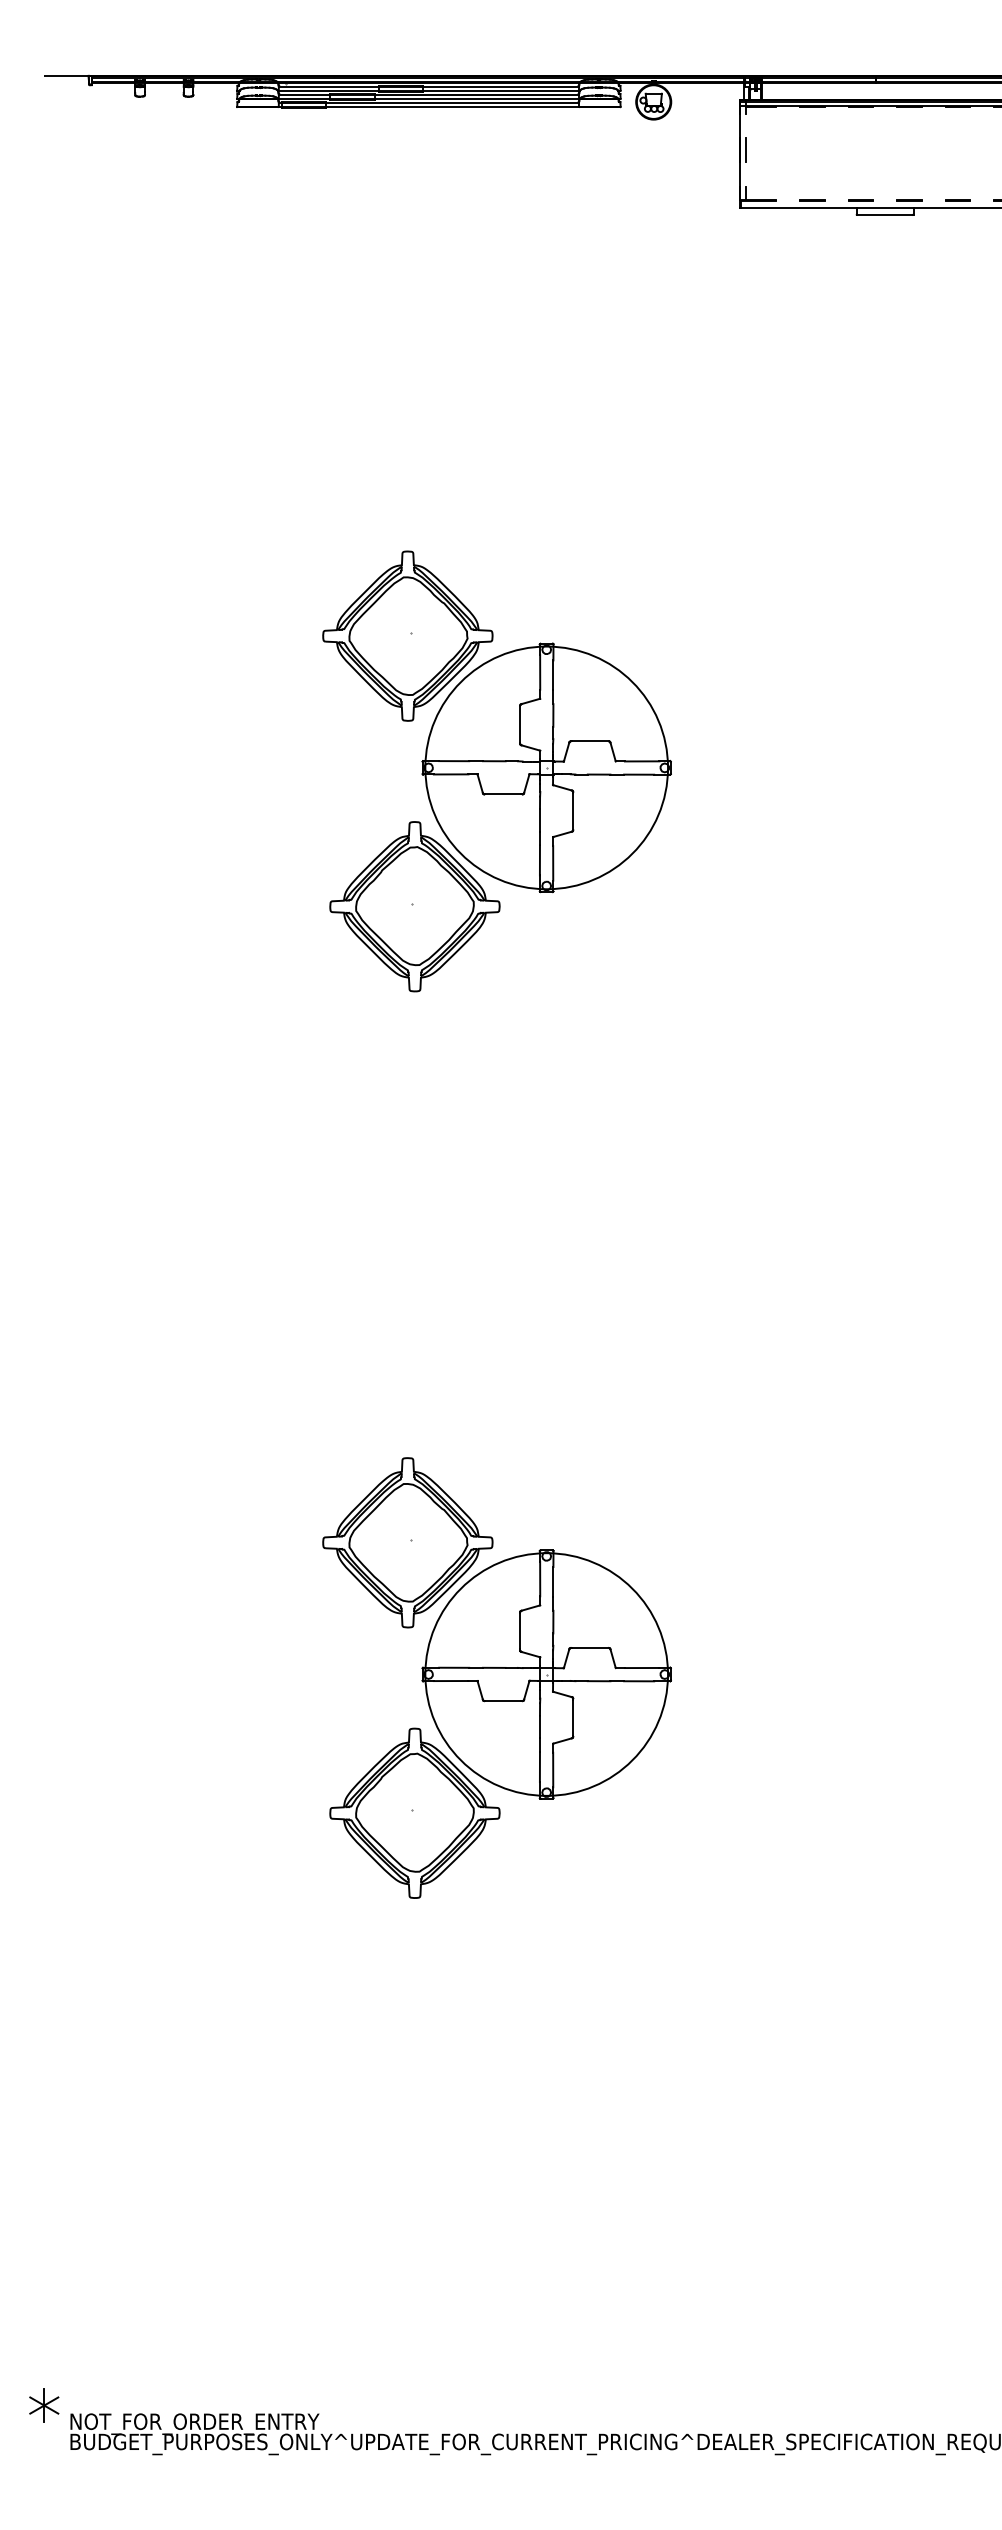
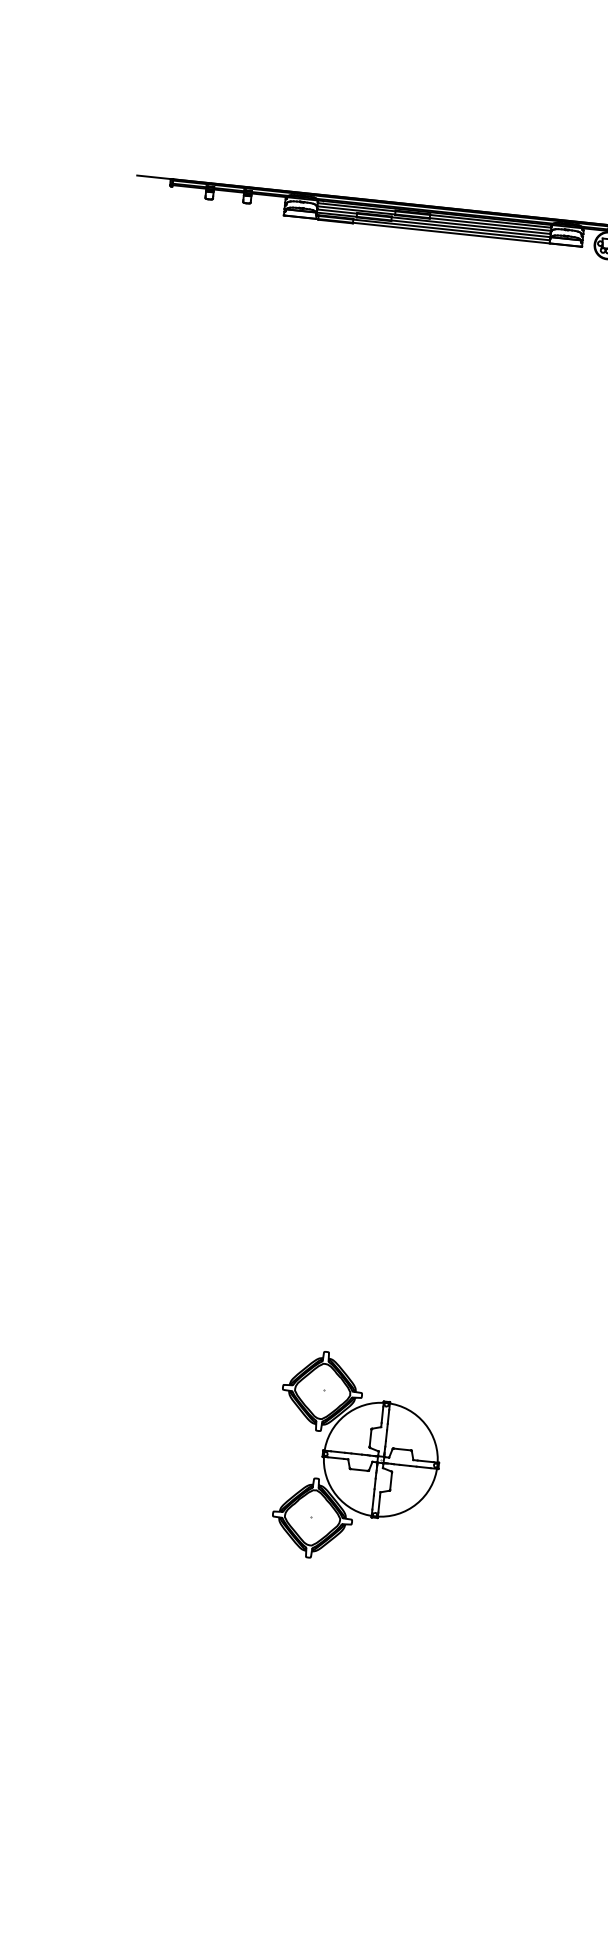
part: (496, 771) -> (431, 753), removed
part: (496, 1677) -> (357, 1458), size x0.6

